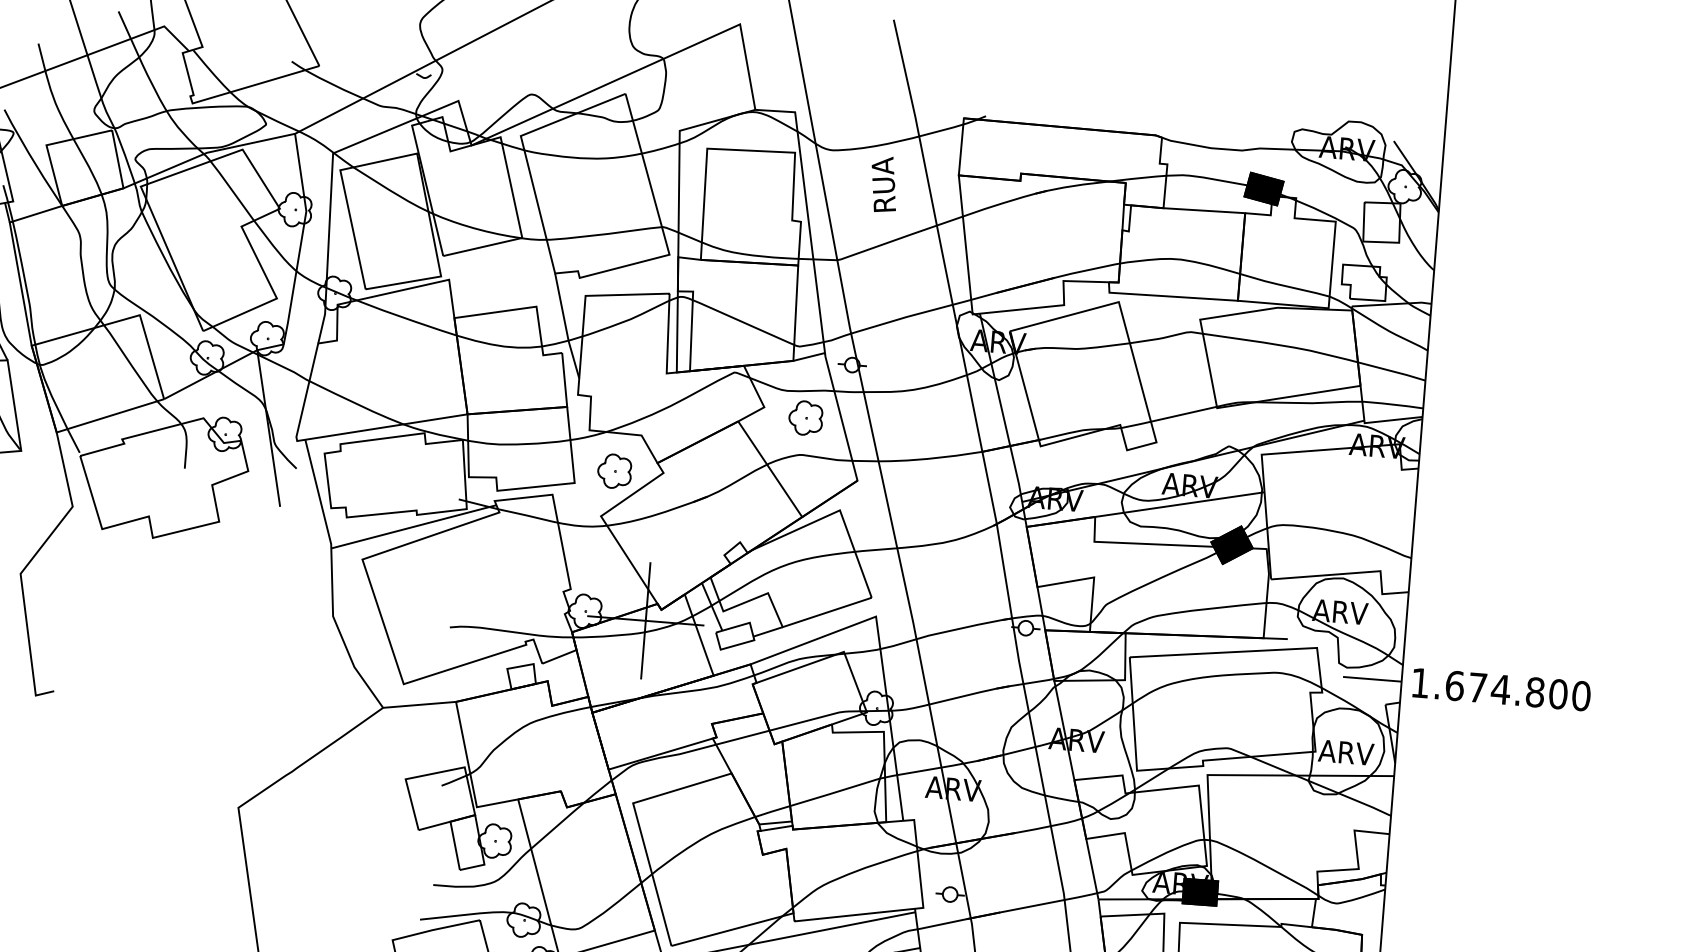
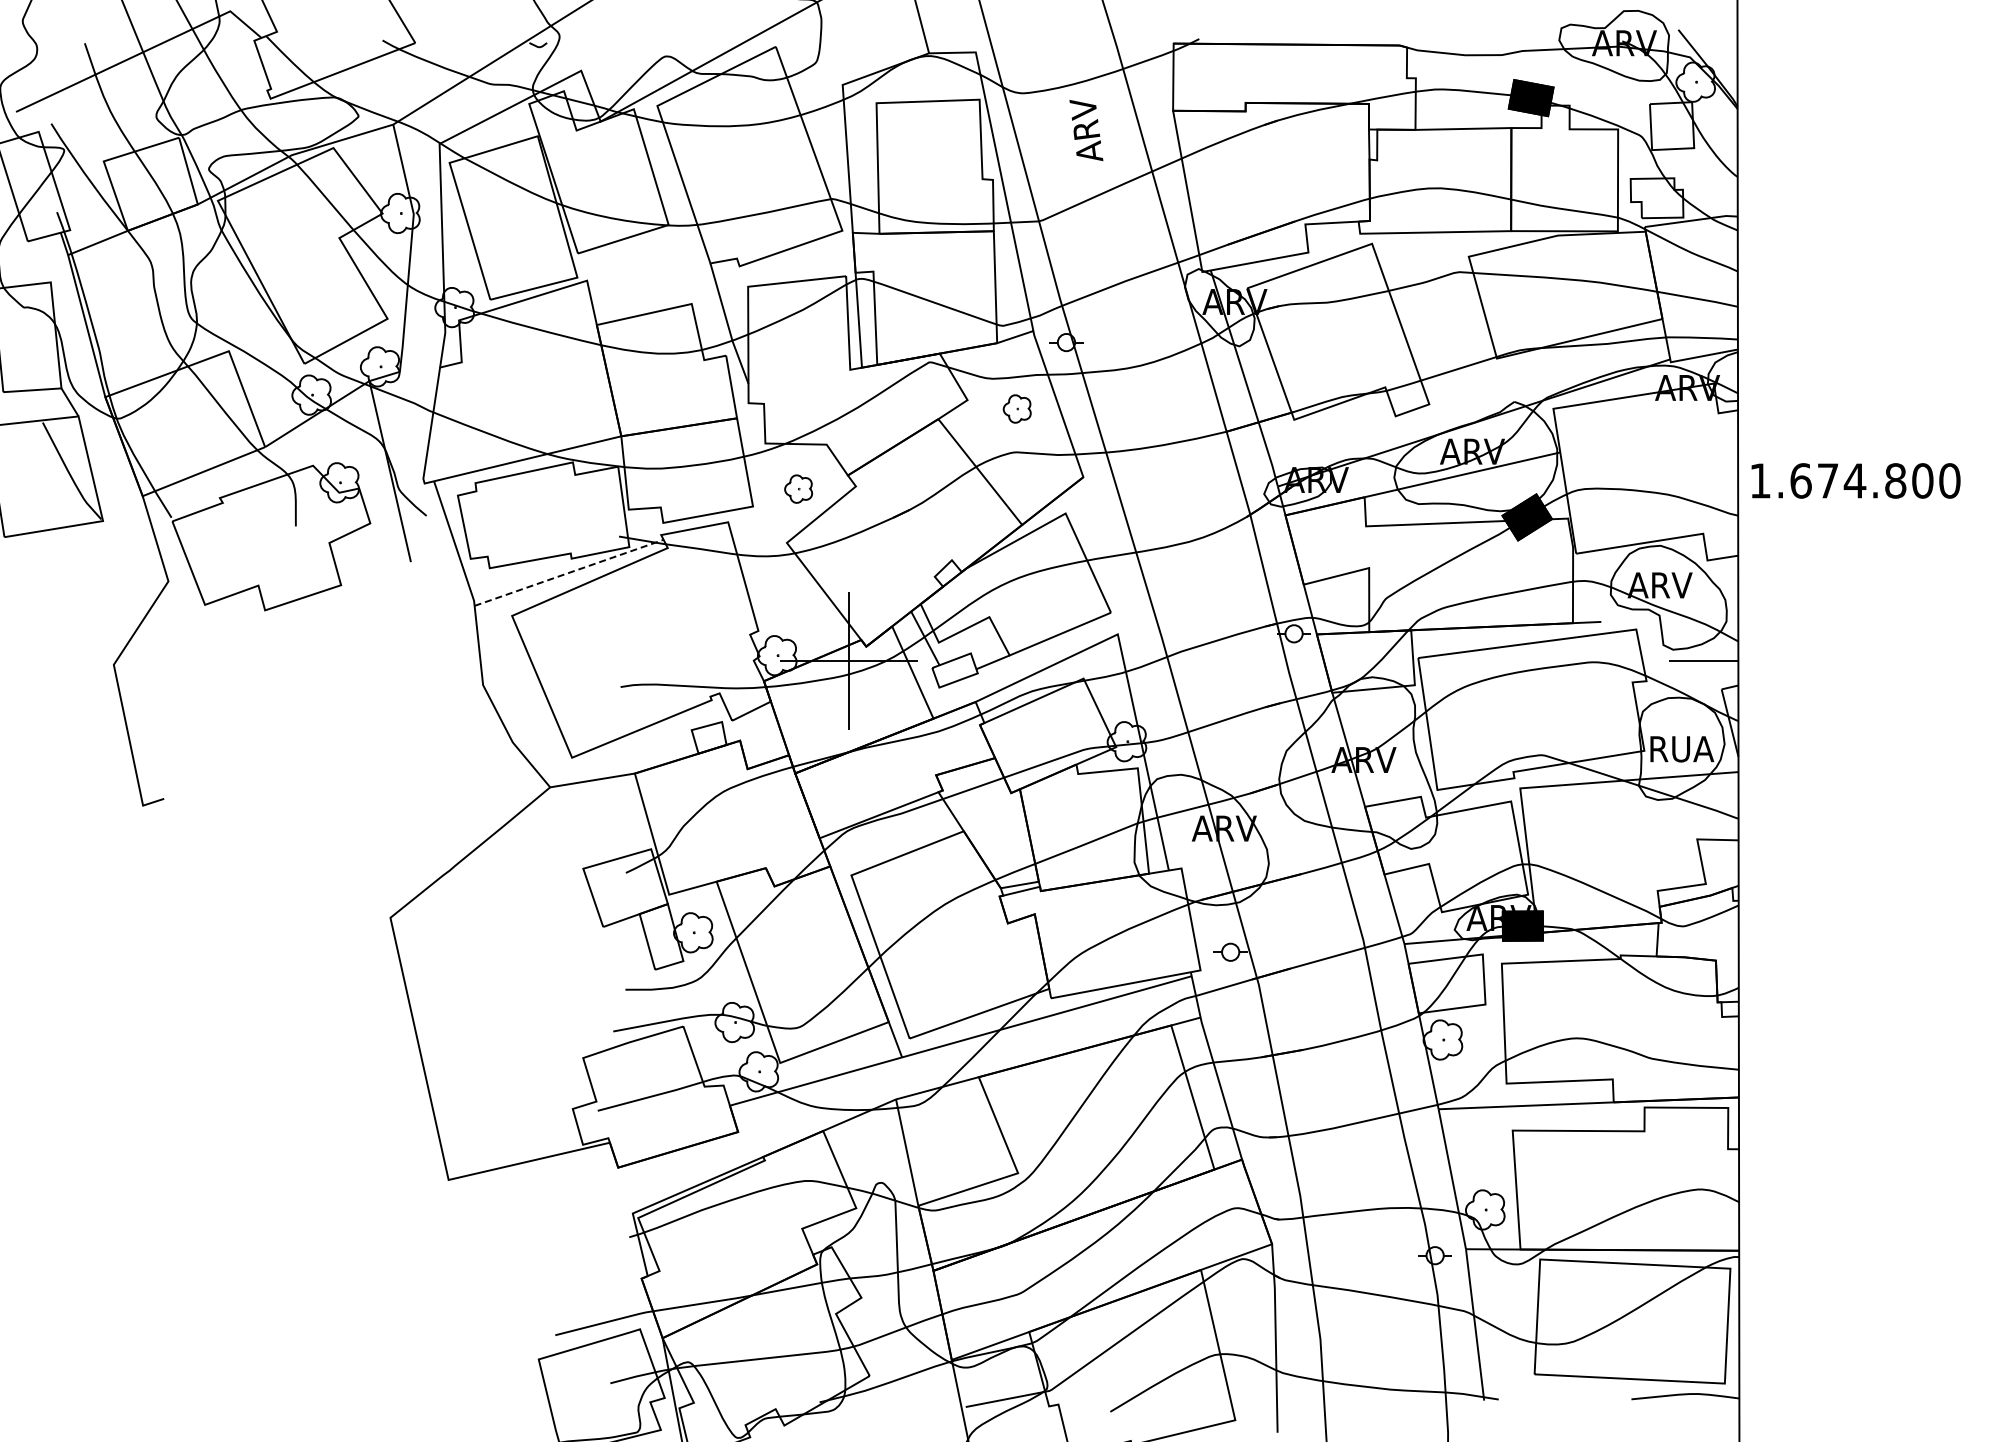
text: (884, 184) -> (1086, 128), RUA -> ARV
part: (806, 417) -> (1017, 408), size x0.7
part: (614, 470) -> (798, 488), size x0.7
line: (414, 526) -> (569, 572), solid -> dashed
text: (1501, 689) -> (1855, 480), moved
text: (1346, 752) -> (1680, 749), ARV -> RUA

